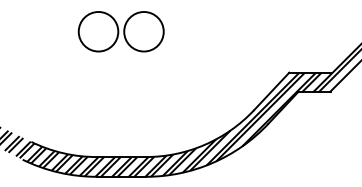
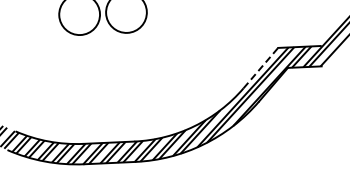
line: (271, 91) -> (260, 68), solid -> dashed

